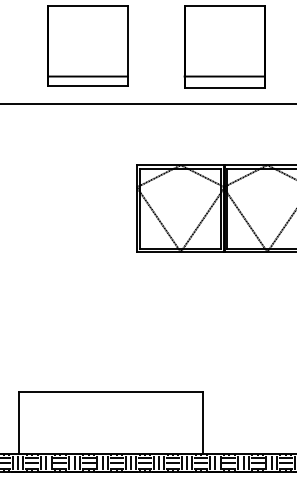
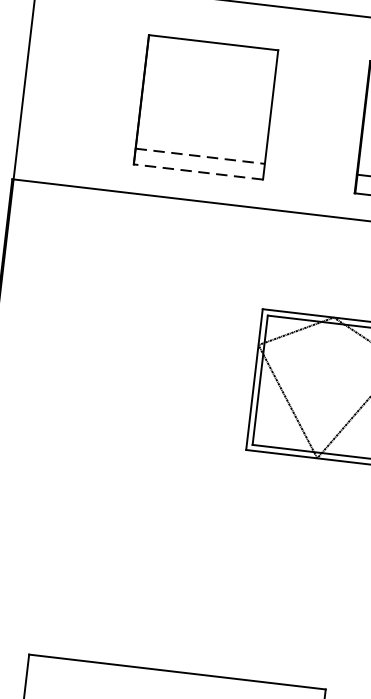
line: (87, 76) -> (199, 156), solid -> dashed
line: (87, 86) -> (197, 172), solid -> dashed

